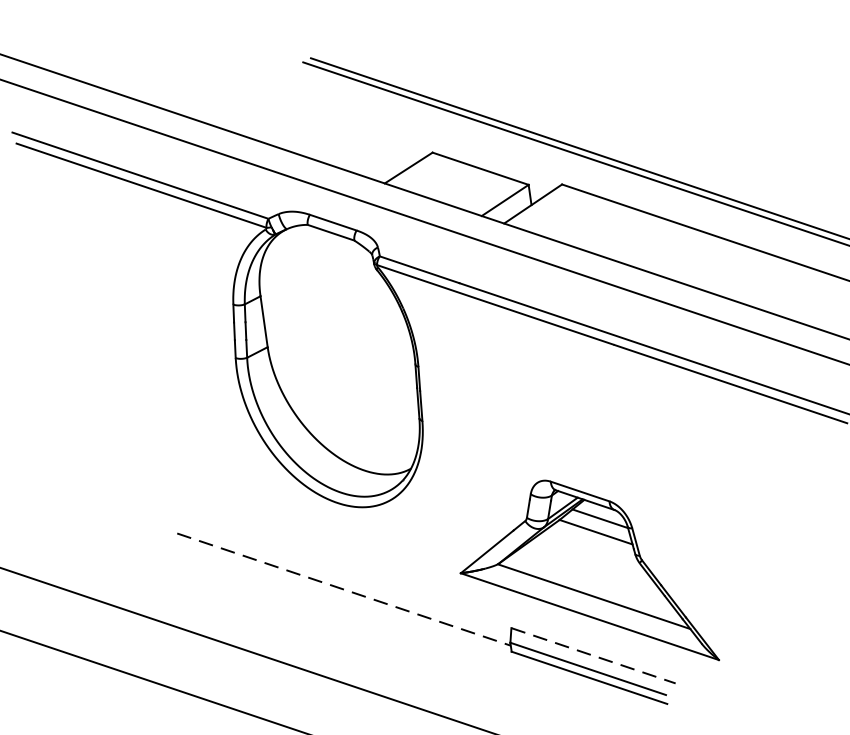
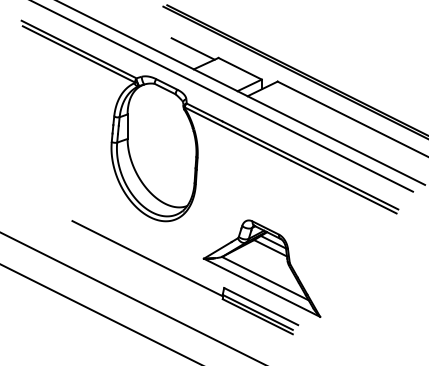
line: (375, 140) -> (192, 48), added
line: (345, 588) -> (148, 258), dashed -> solid
line: (594, 655) -> (261, 306), dashed -> solid

